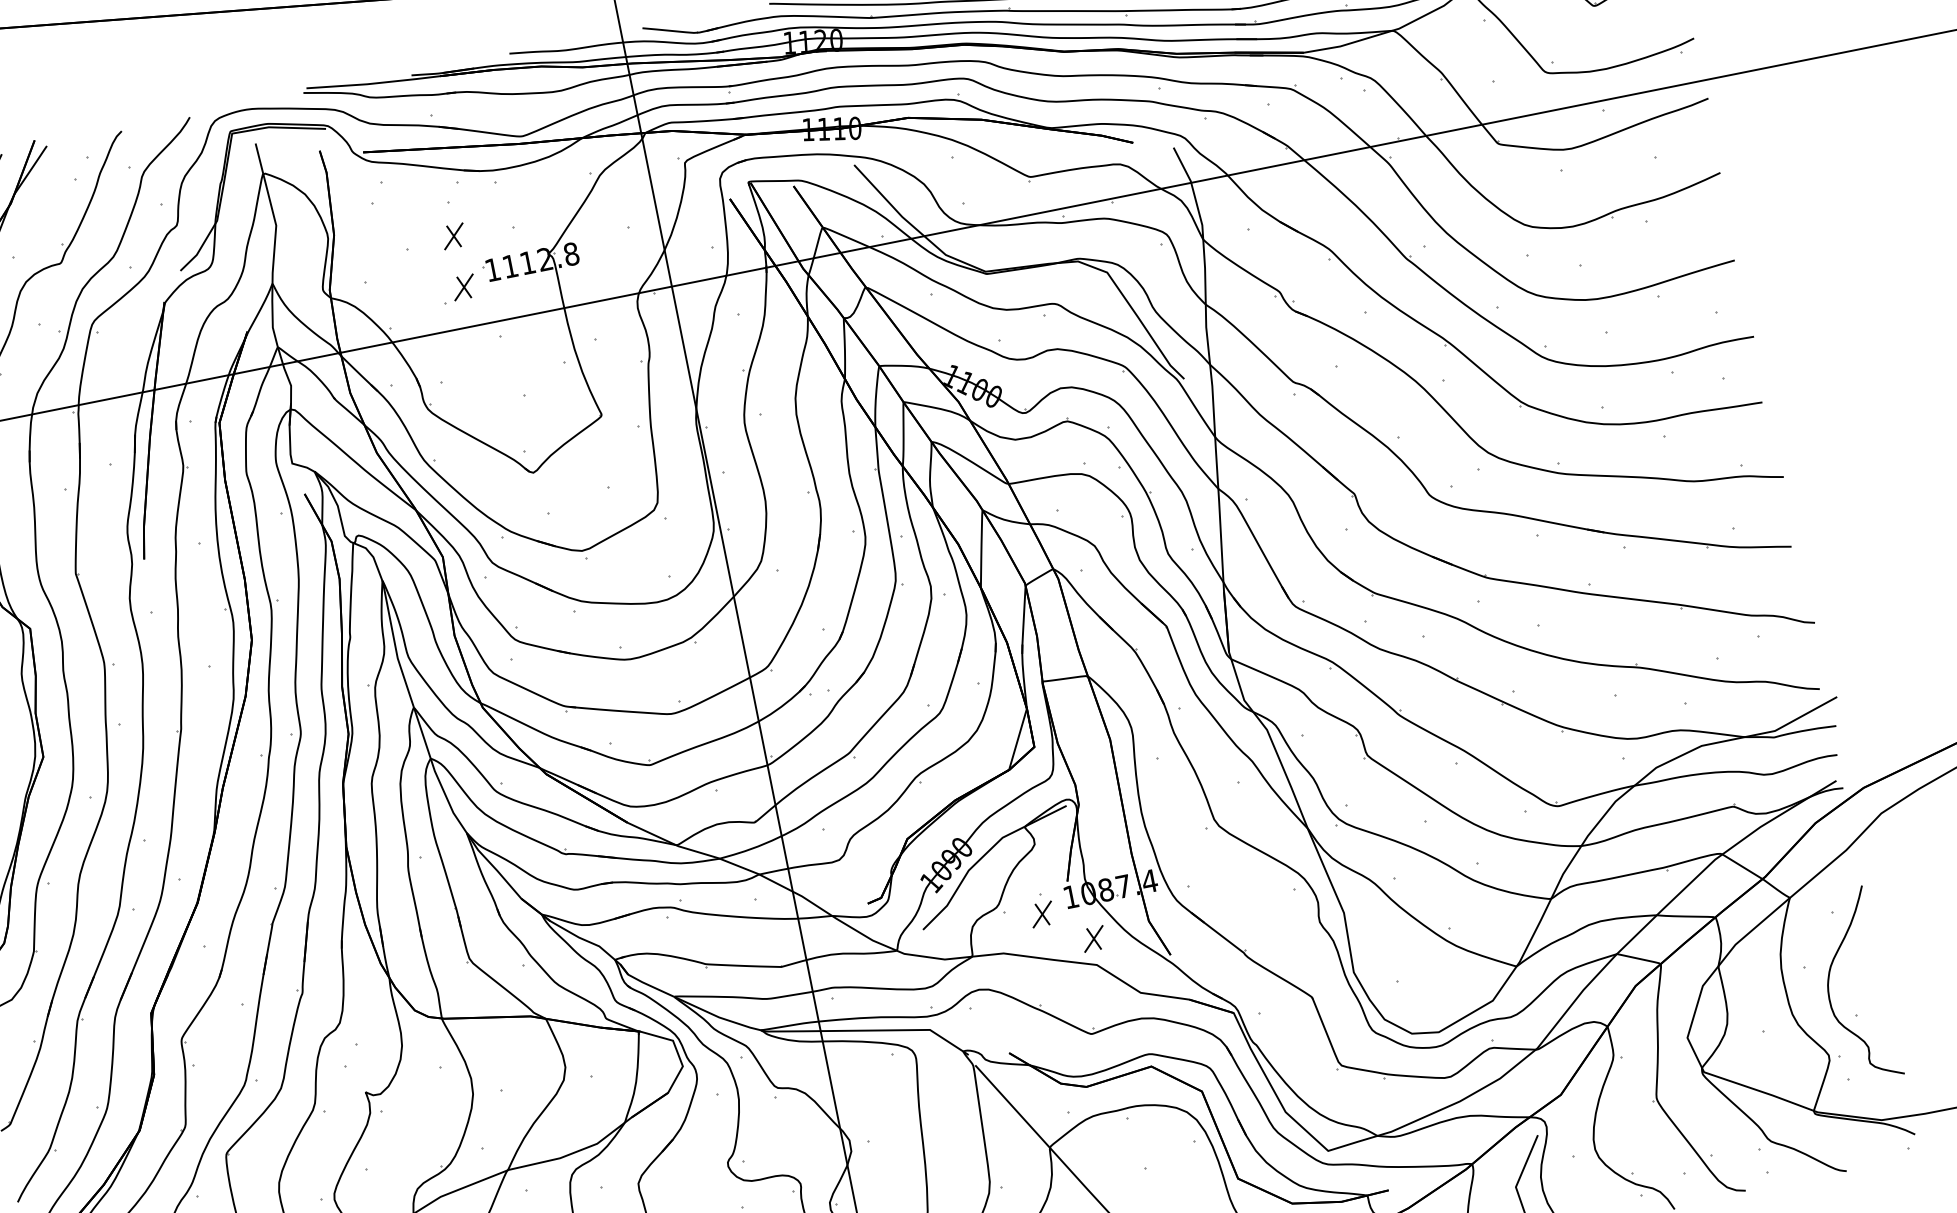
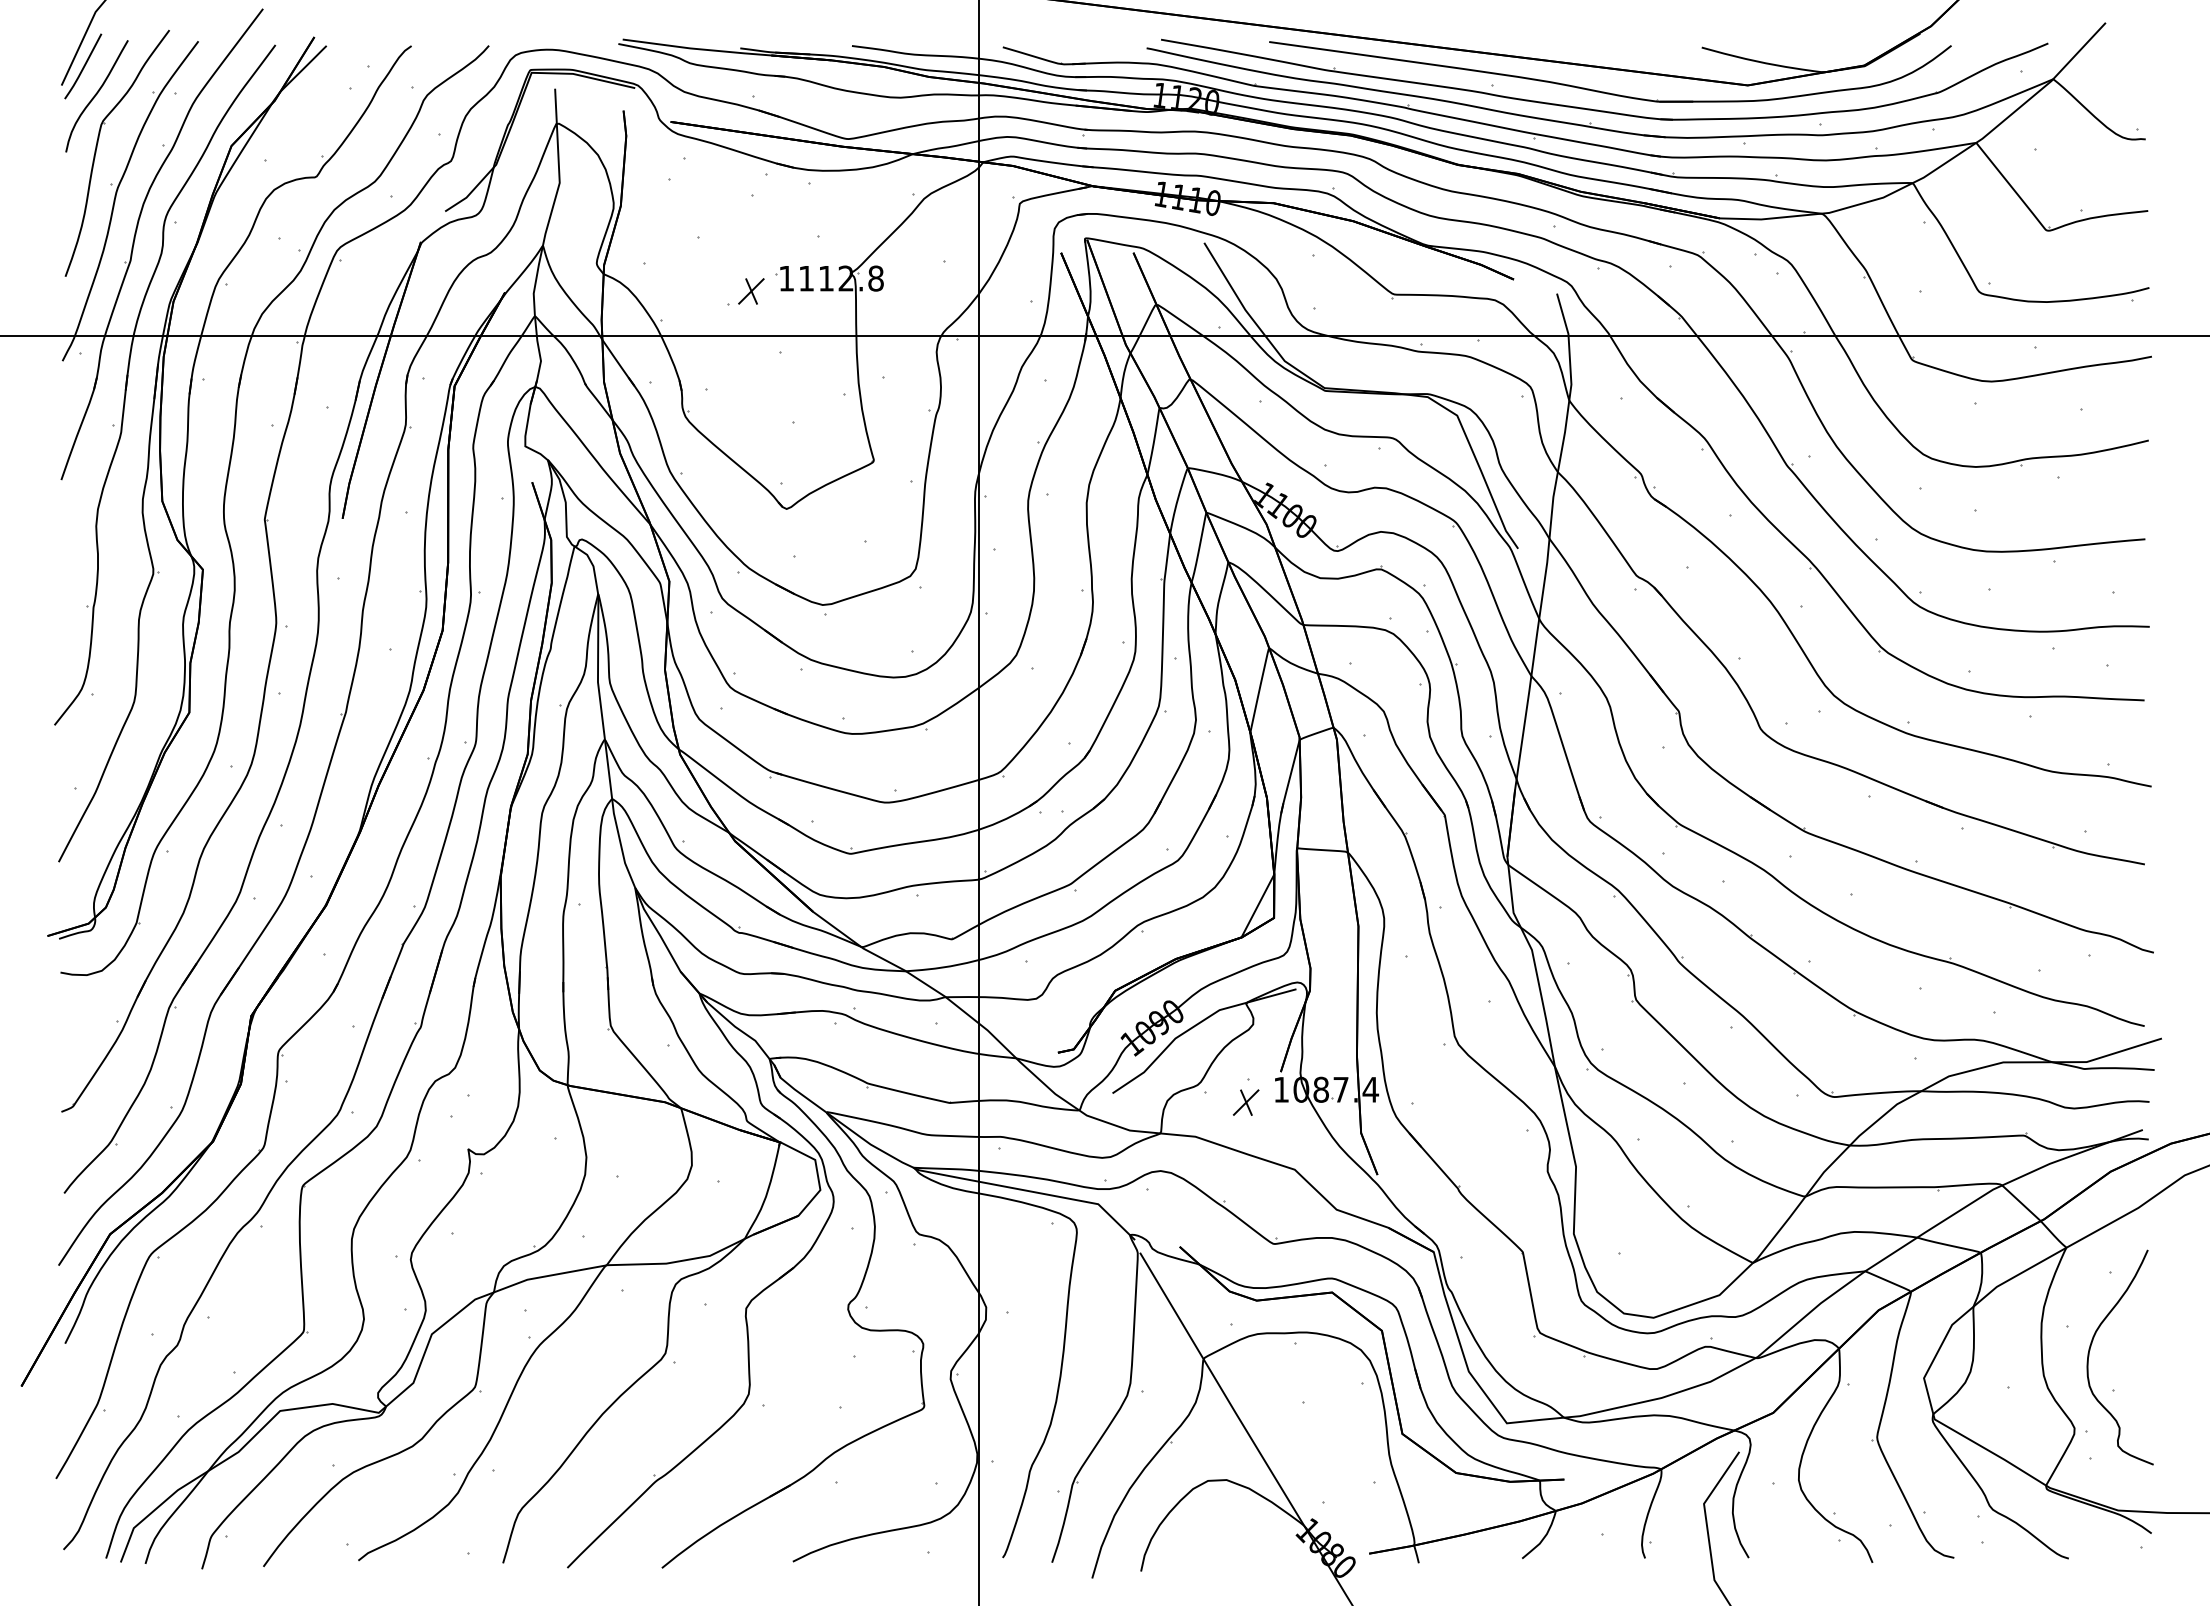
part: (453, 236) -> (751, 233), removed
part: (1093, 938) -> (1296, 1140), removed

